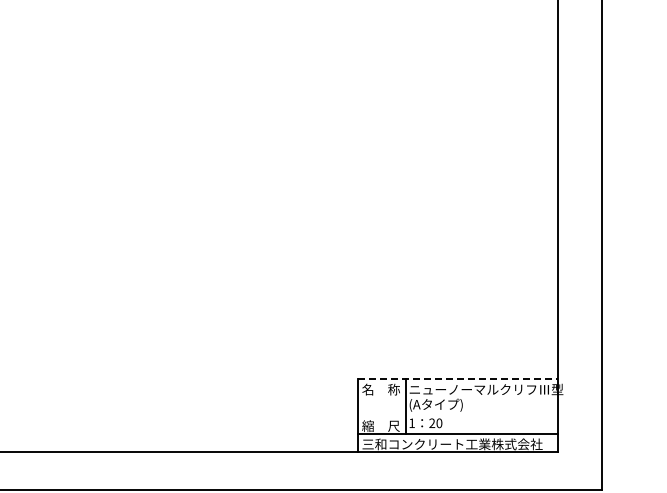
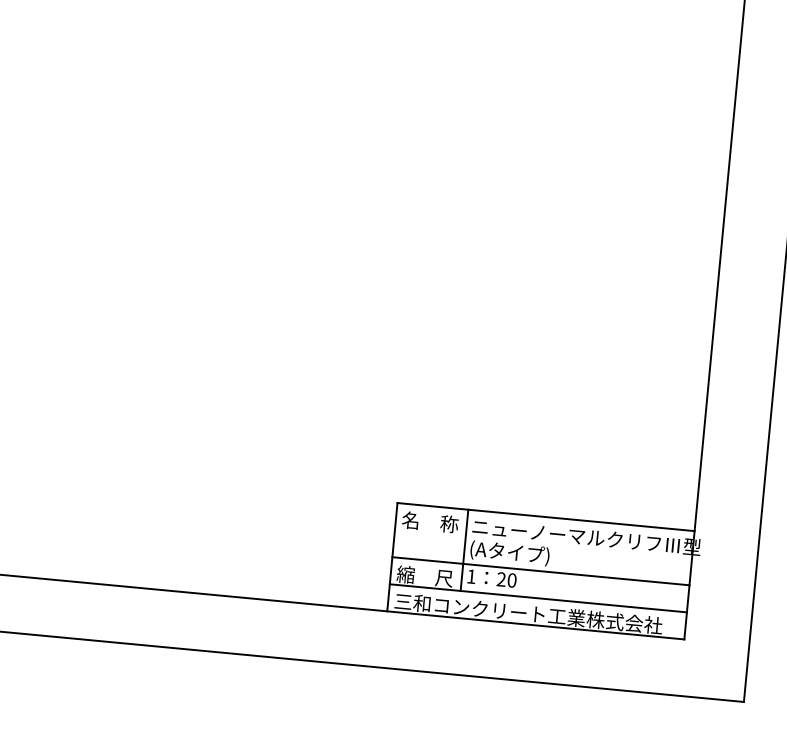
line: (458, 378) -> (546, 516), dashed -> solid
line: (458, 415) -> (541, 571), added

